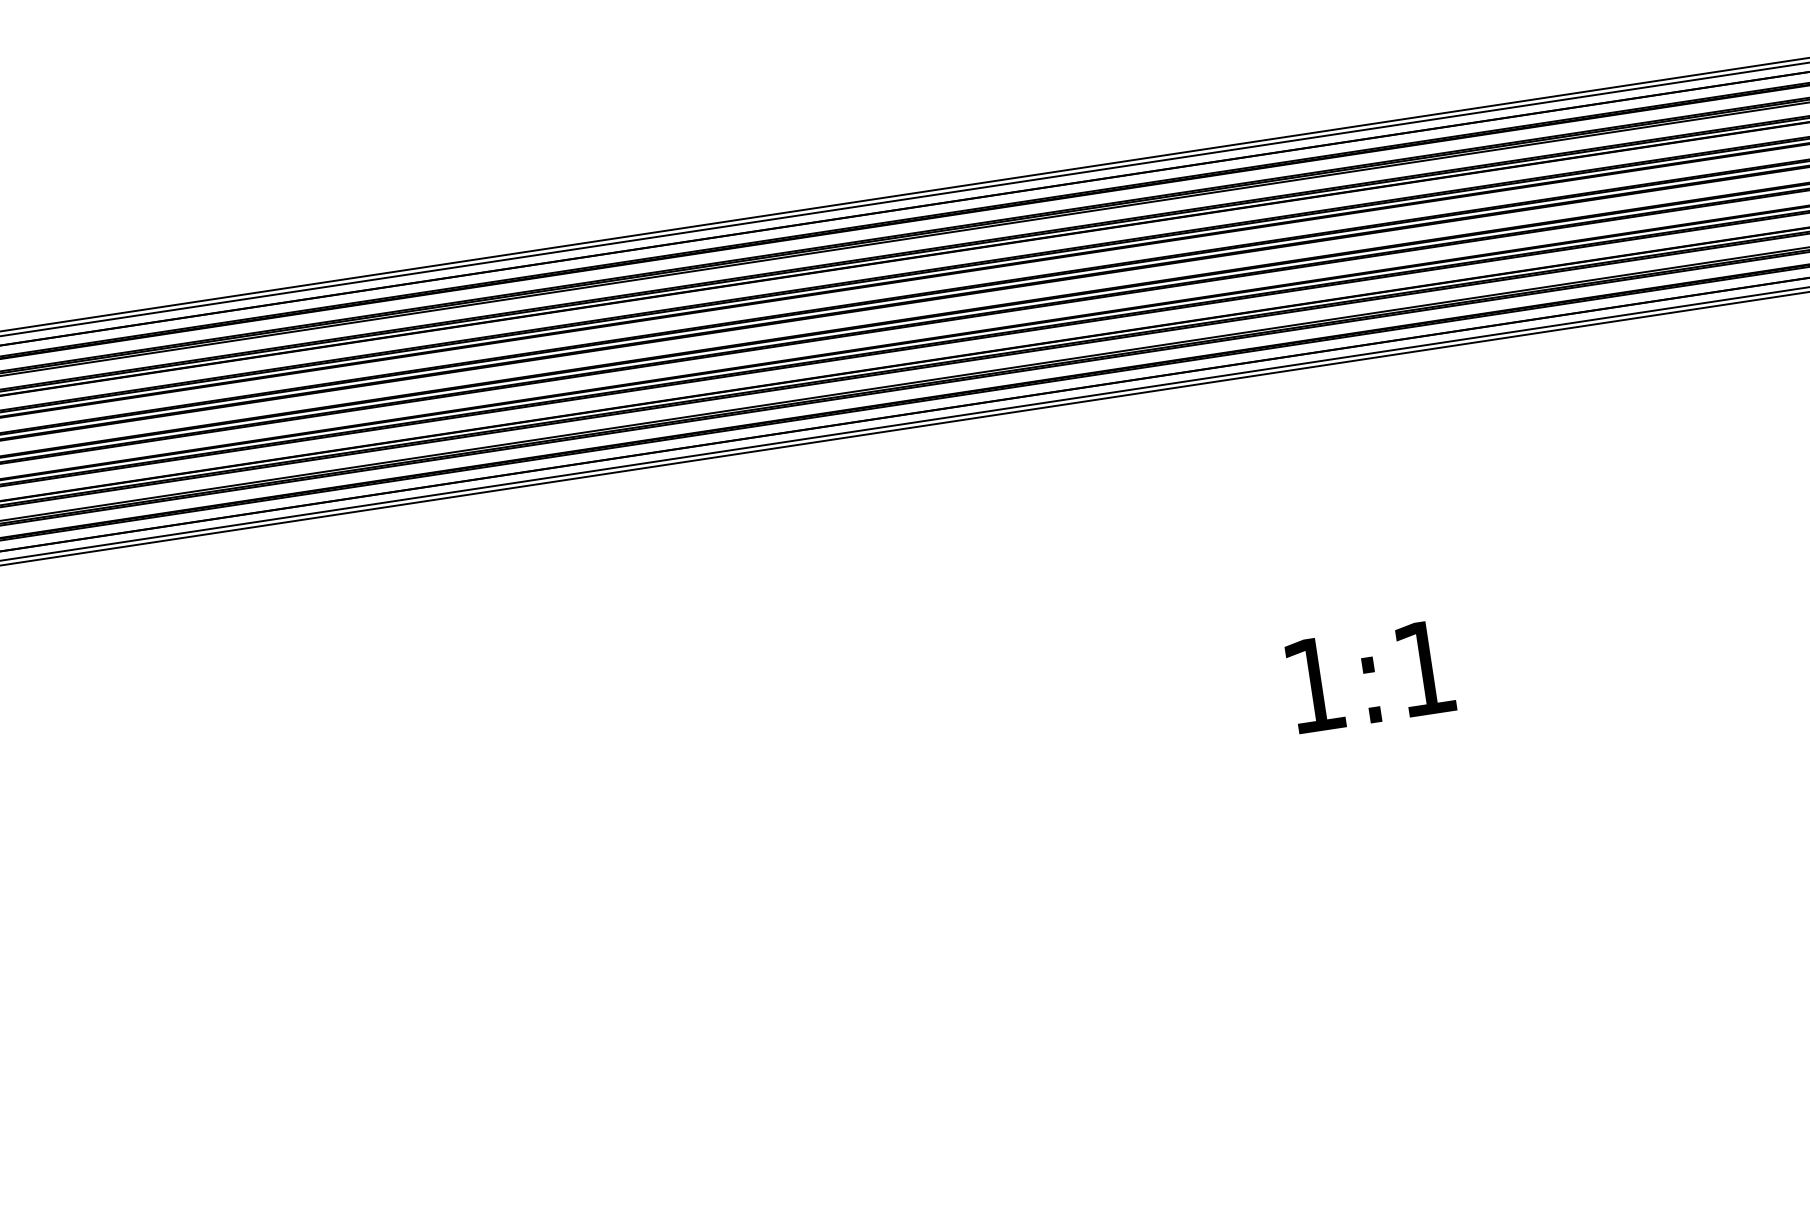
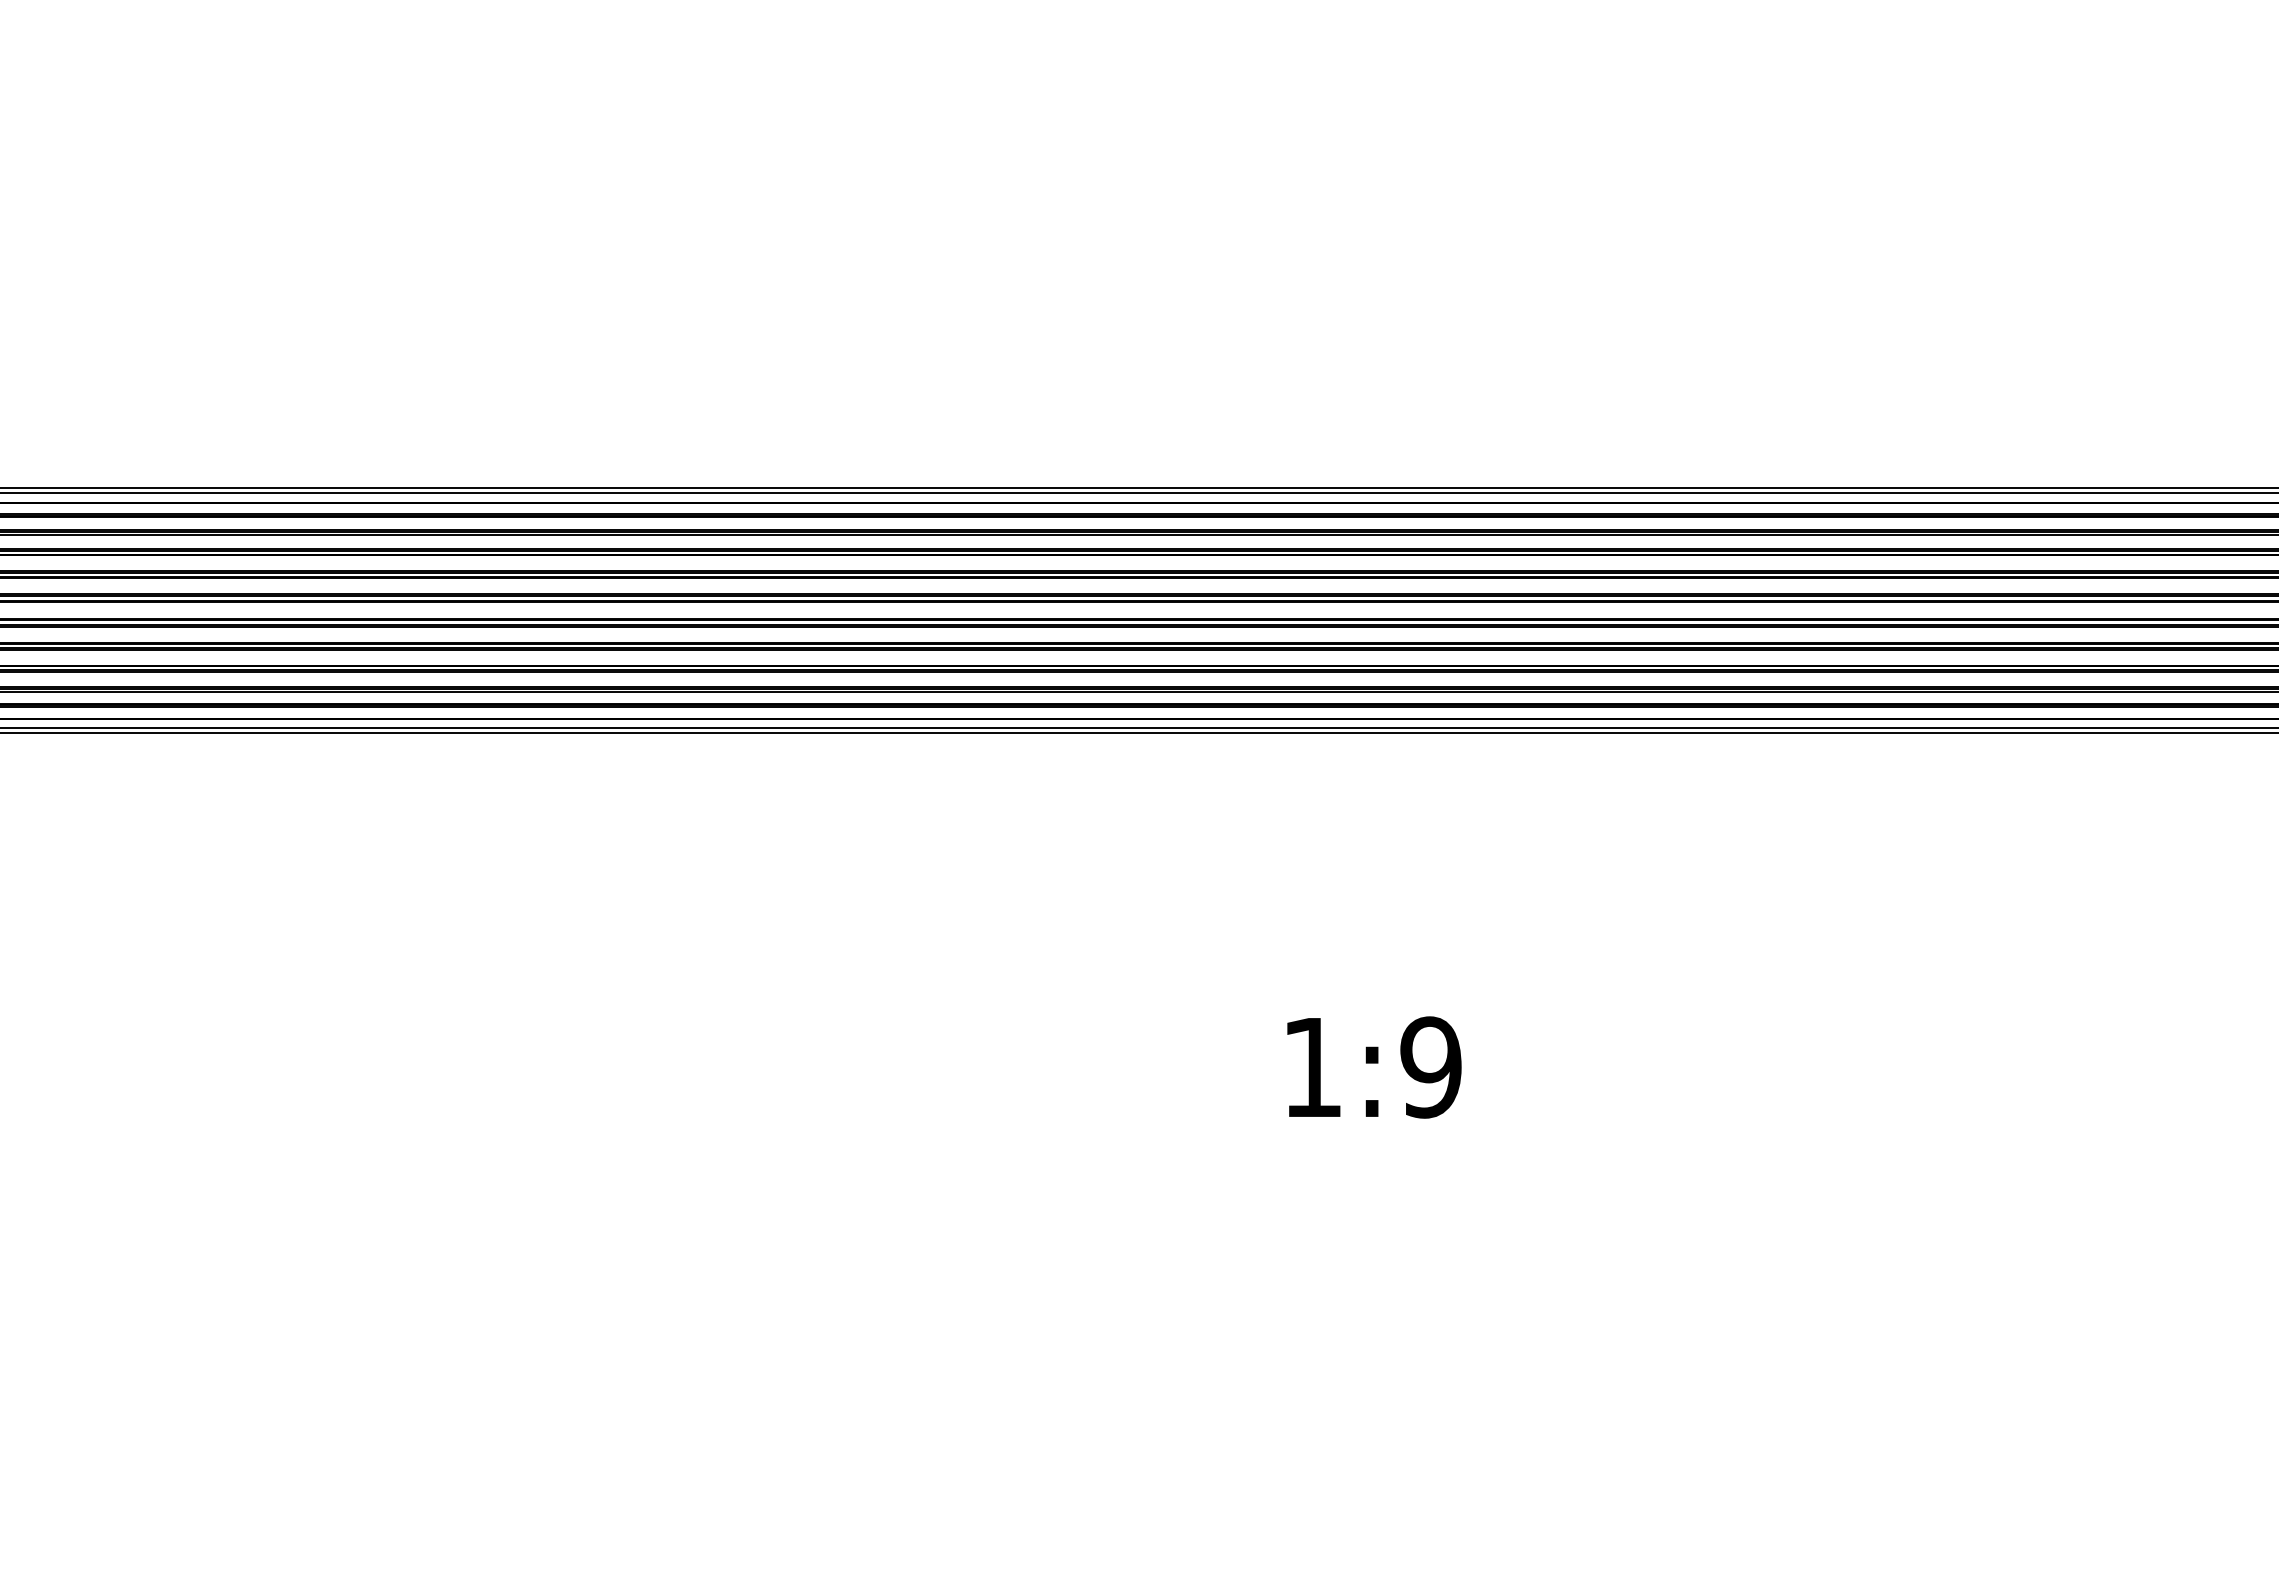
text: (1424, 668) -> (1430, 1067), 1:1 -> 1:9

